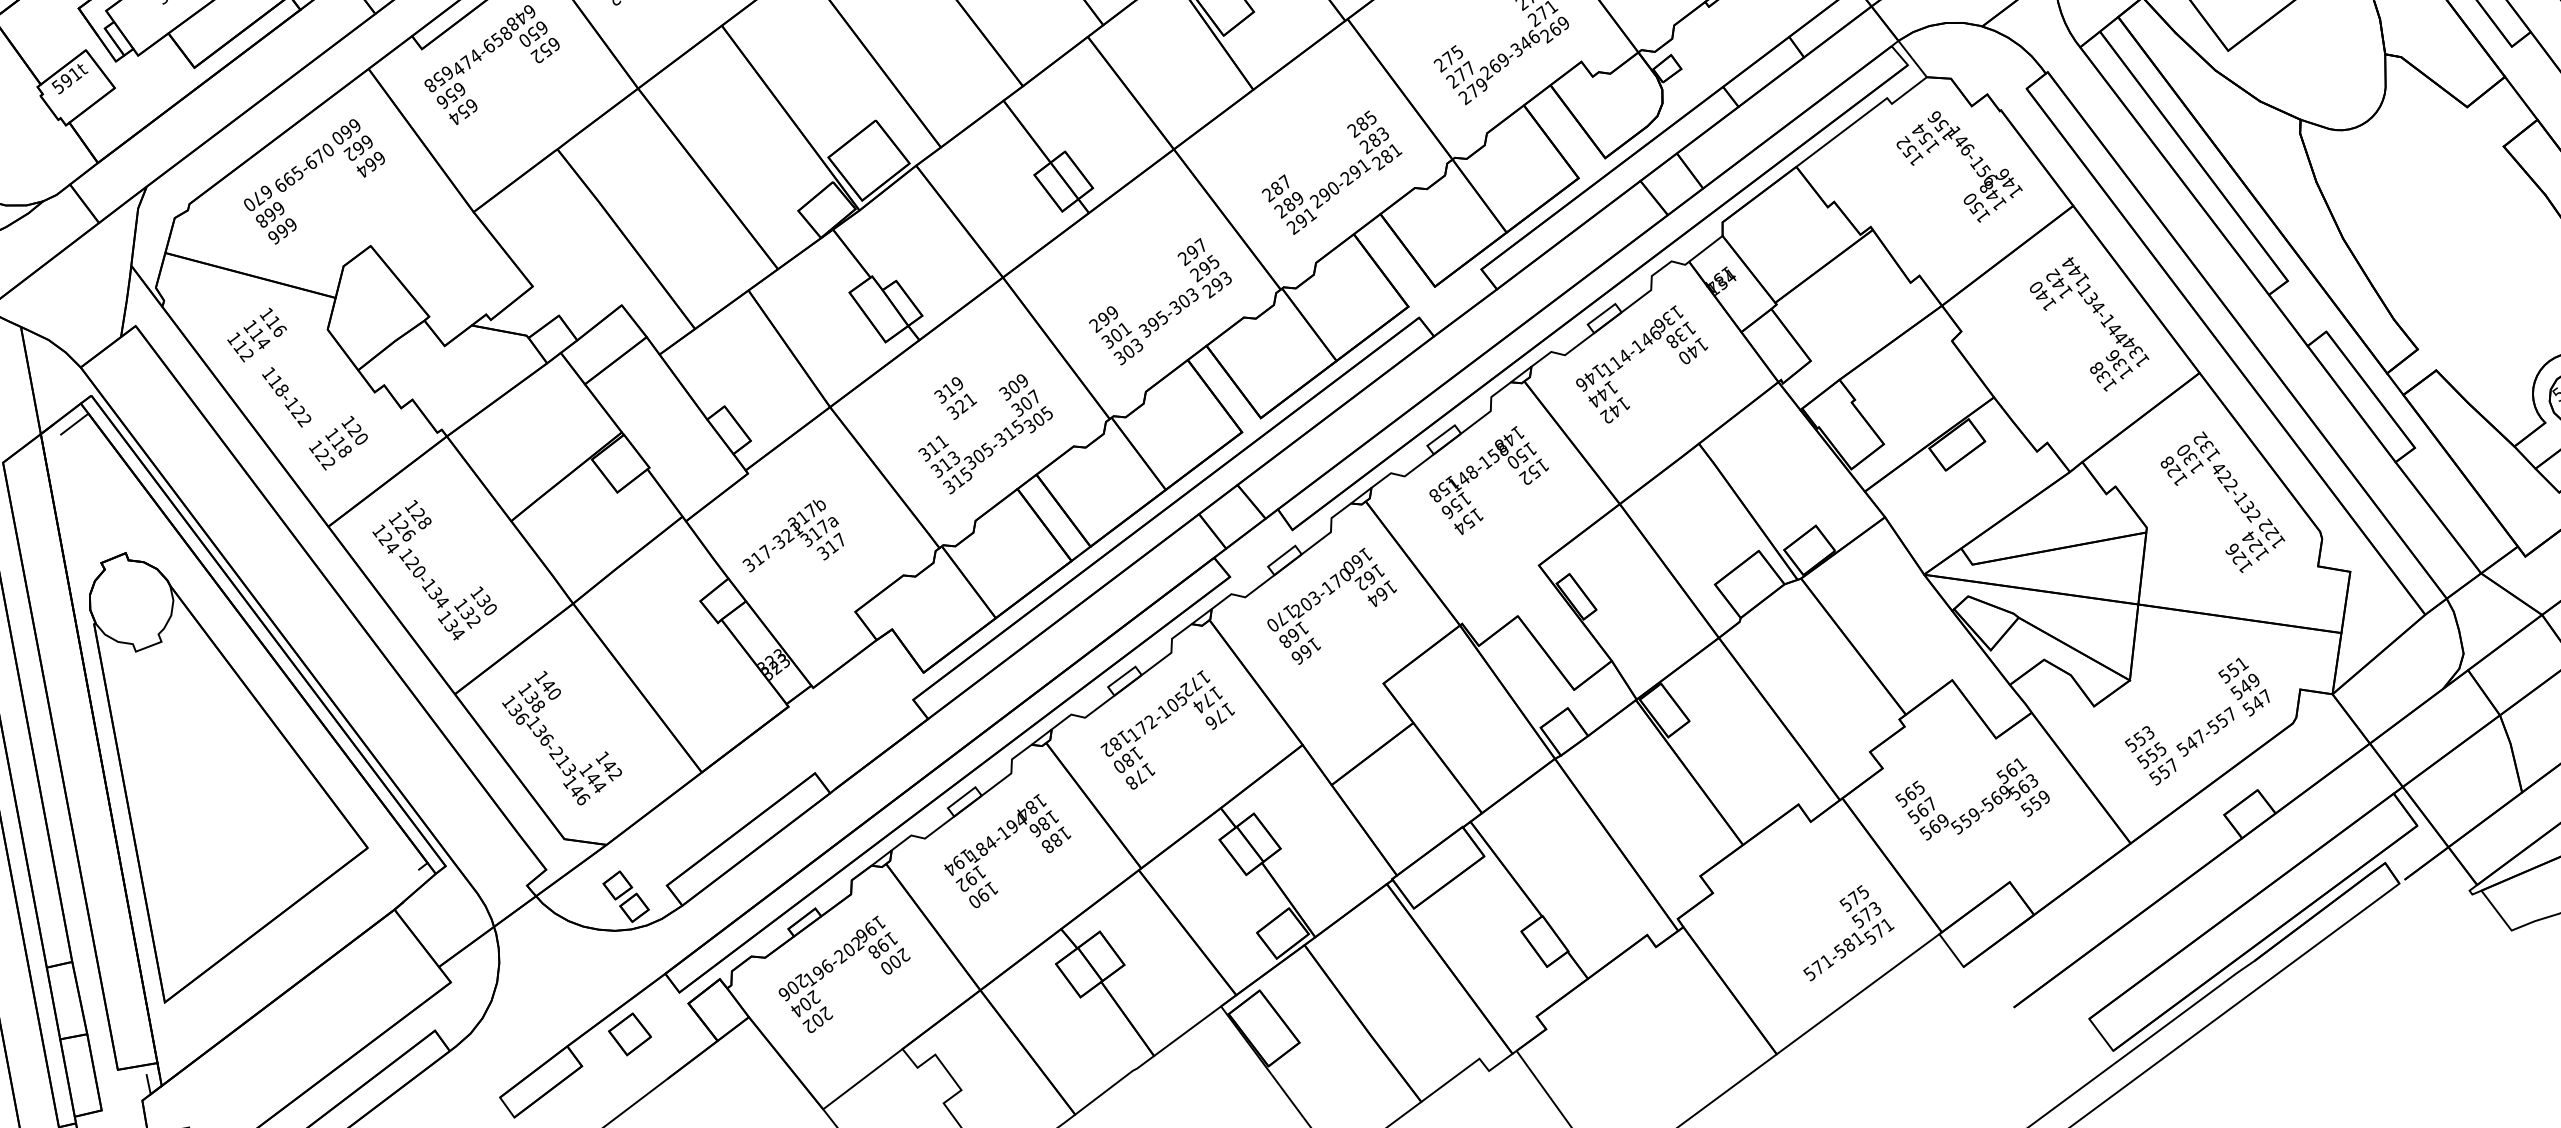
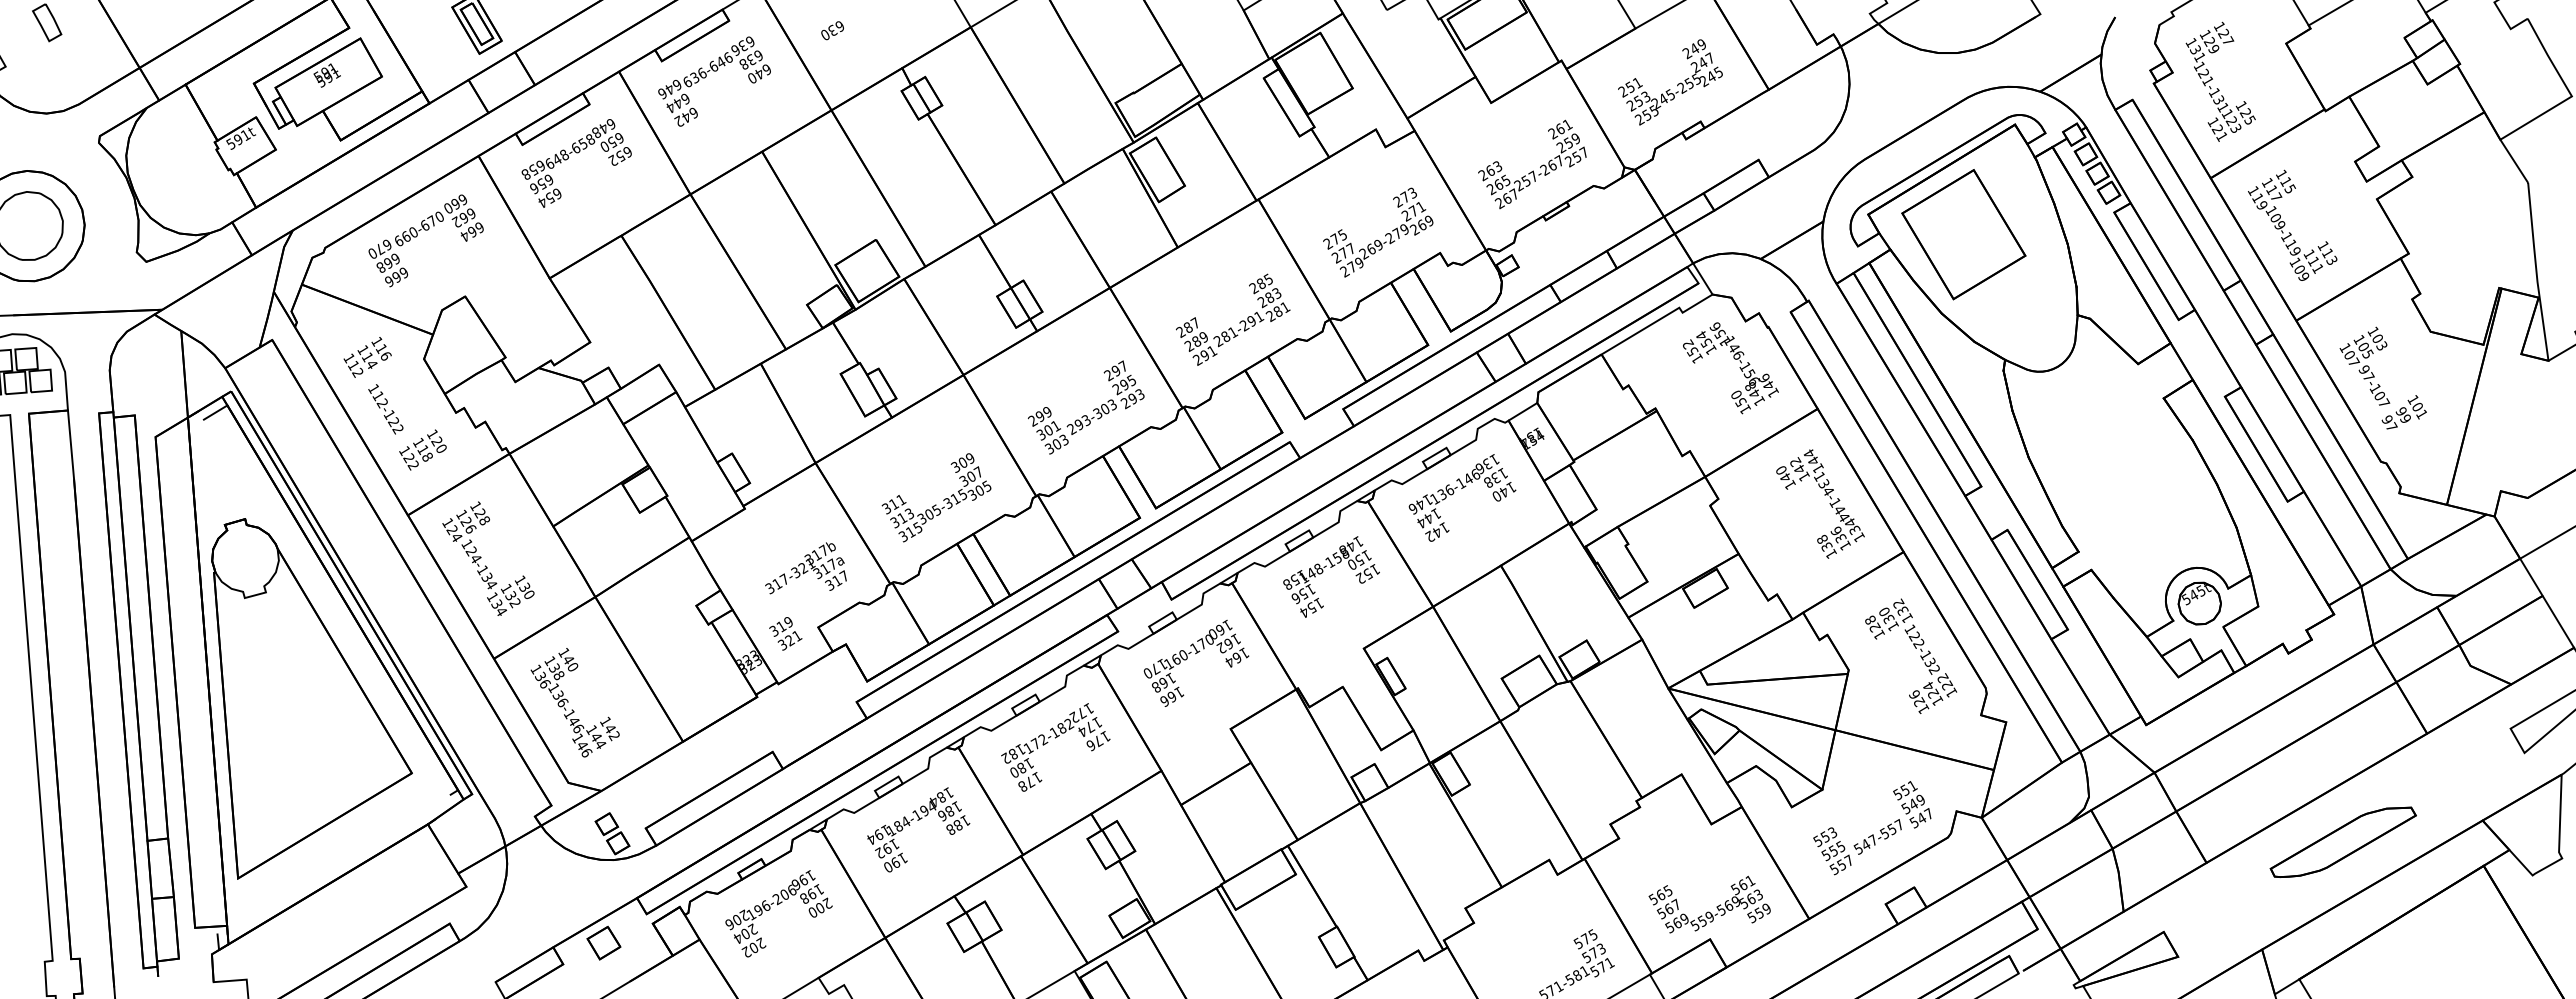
text: (1525, 43) -> (1397, 233), 269-346 -> 269-279
text: (467, 61) -> (557, 158), 474-658 -> 648-658
text: (296, 173) -> (412, 232), 665-670 -> 660-670
text: (1329, 191) -> (1229, 334), 290-291 -> 281-291
text: (1153, 323) -> (1078, 424), 395-303 -> 293-303
text: (1620, 359) -> (1445, 492), 114-146 -> 136-146
text: (281, 390) -> (382, 403), 118-122 -> 112-122
text: (955, 398) -> (785, 633), moved
text: (2217, 468) -> (1909, 629), 422-132 -> 122-132
text: (790, 535) -> (805, 568), moved
text: (419, 571) -> (476, 558), 120-134 -> 124-134
text: (1305, 604) -> (1175, 659), 203-170 -> 160-170
text: (1176, 701) -> (1065, 725), 172-105 -> 172-182
text: (562, 761) -> (573, 721), 136-213 -> 136-146
text: (1972, 799) -> (1709, 904), moved
text: (858, 943) -> (792, 890), 196-202 -> 196-206

